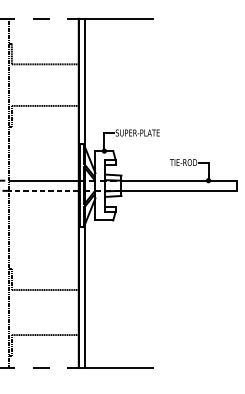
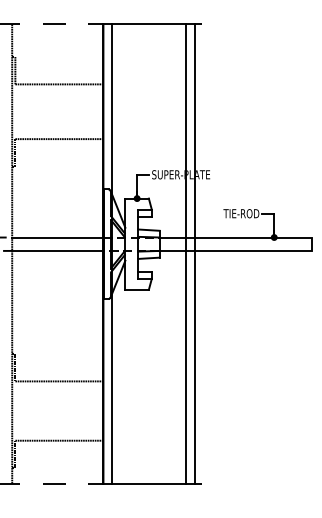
line: (43, 190) -> (57, 250), dashed -> solid
line: (141, 192) -> (186, 253), added
line: (147, 192) -> (194, 253), added

